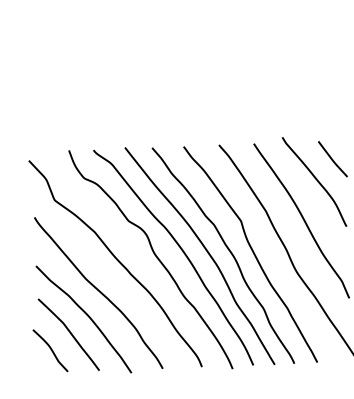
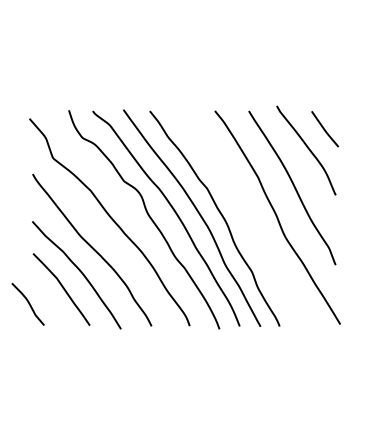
curve: (252, 253) -> (243, 217), removed
curve: (49, 348) -> (27, 302), moved

